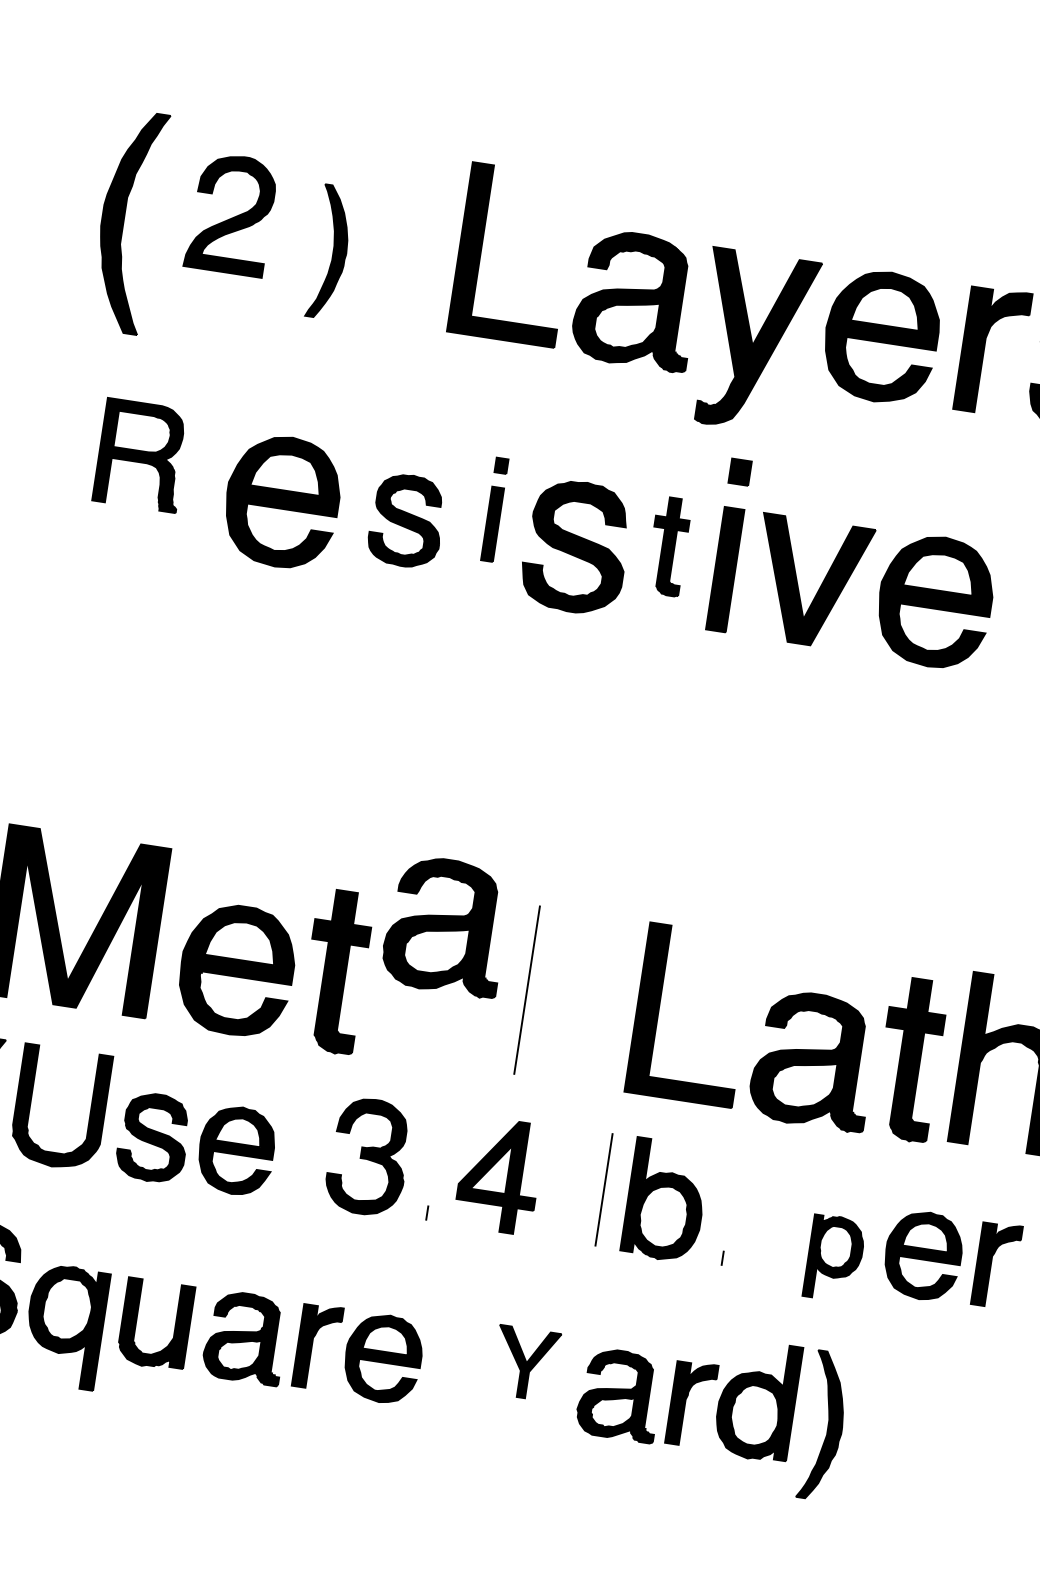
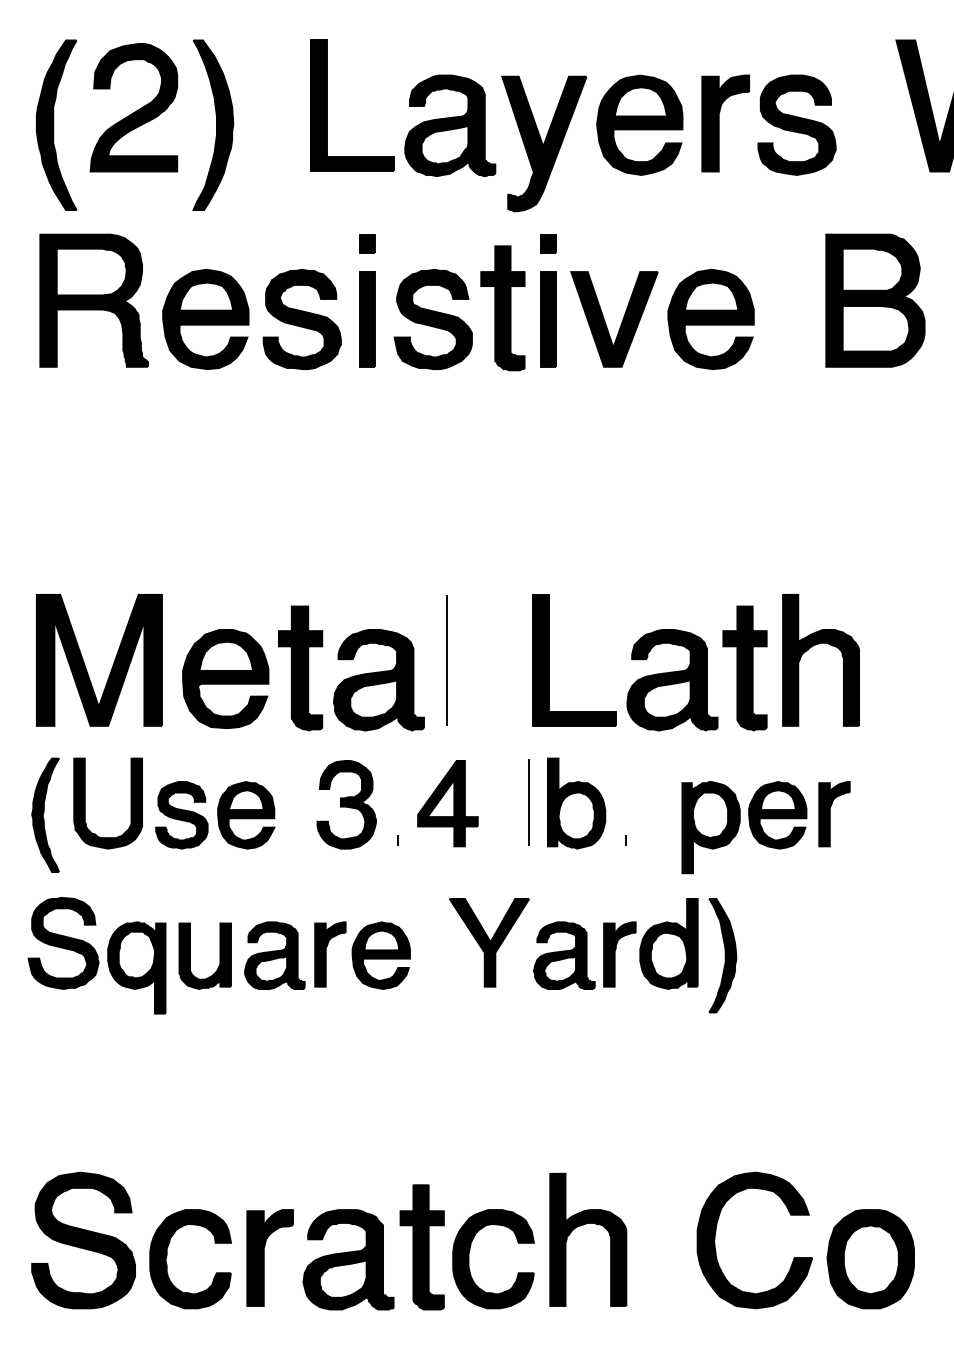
part: (230, 213) -> (133, 107), size x1.43
part: (330, 251) -> (213, 124), size x1.67
part: (141, 455) -> (93, 300), size x1.67
part: (495, 509) -> (367, 300), size x1.67
part: (406, 519) -> (301, 318), size x1.43
part: (667, 546) -> (502, 308), size x1.67
part: (445, 926) -> (378, 680), moved
part: (834, 1258) -> (710, 827), size x1.43
part: (525, 1363) -> (489, 942), size x1.67

